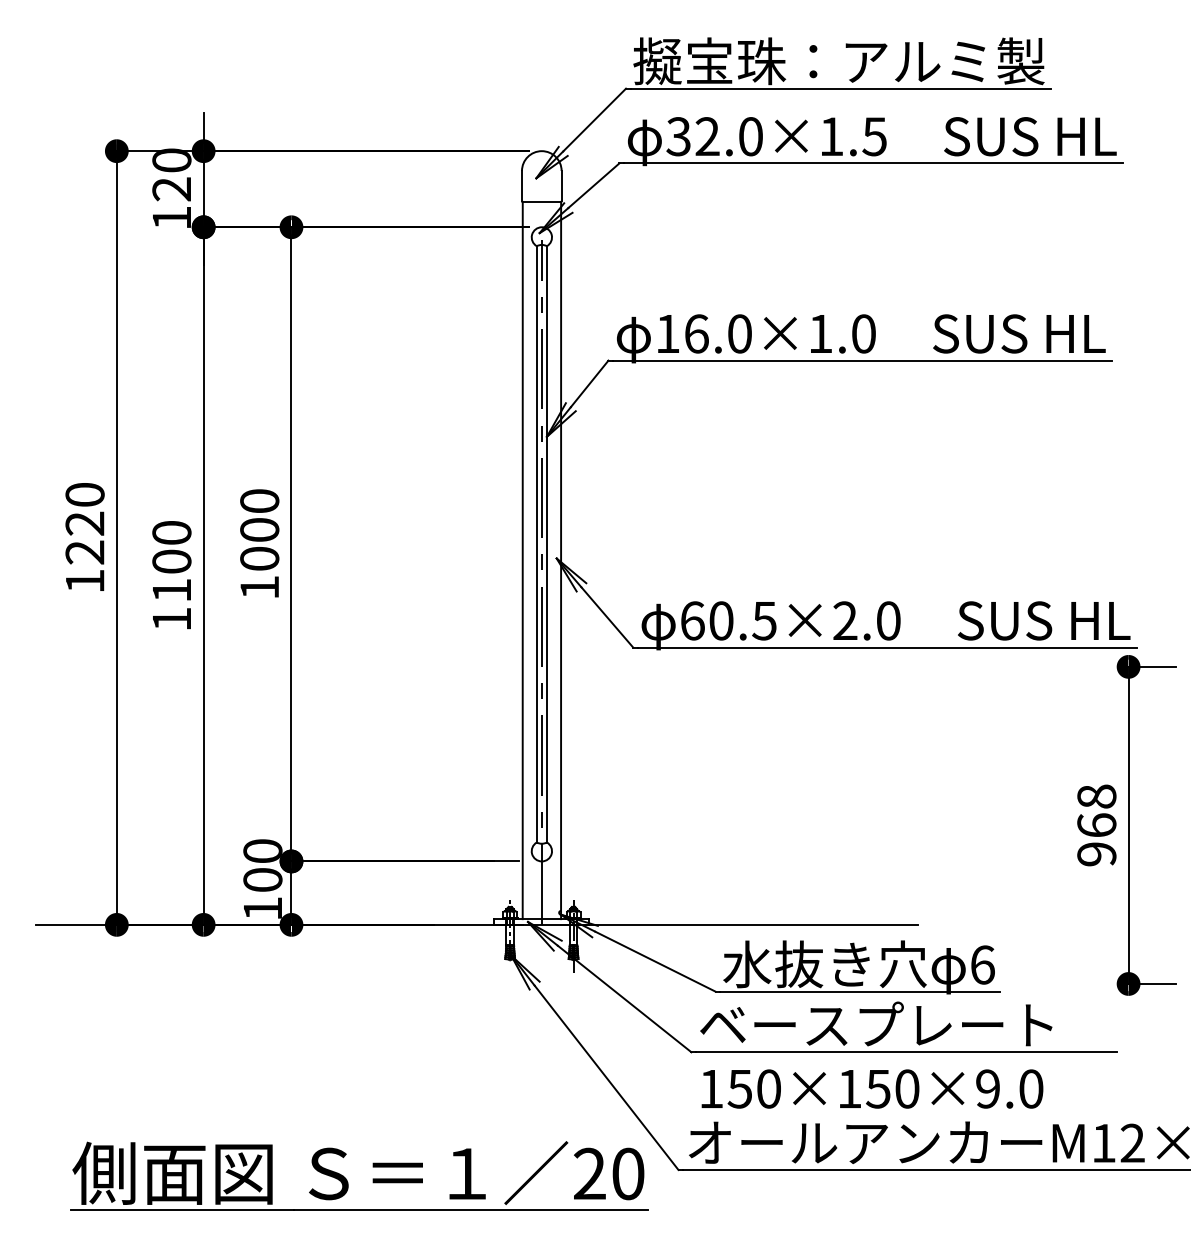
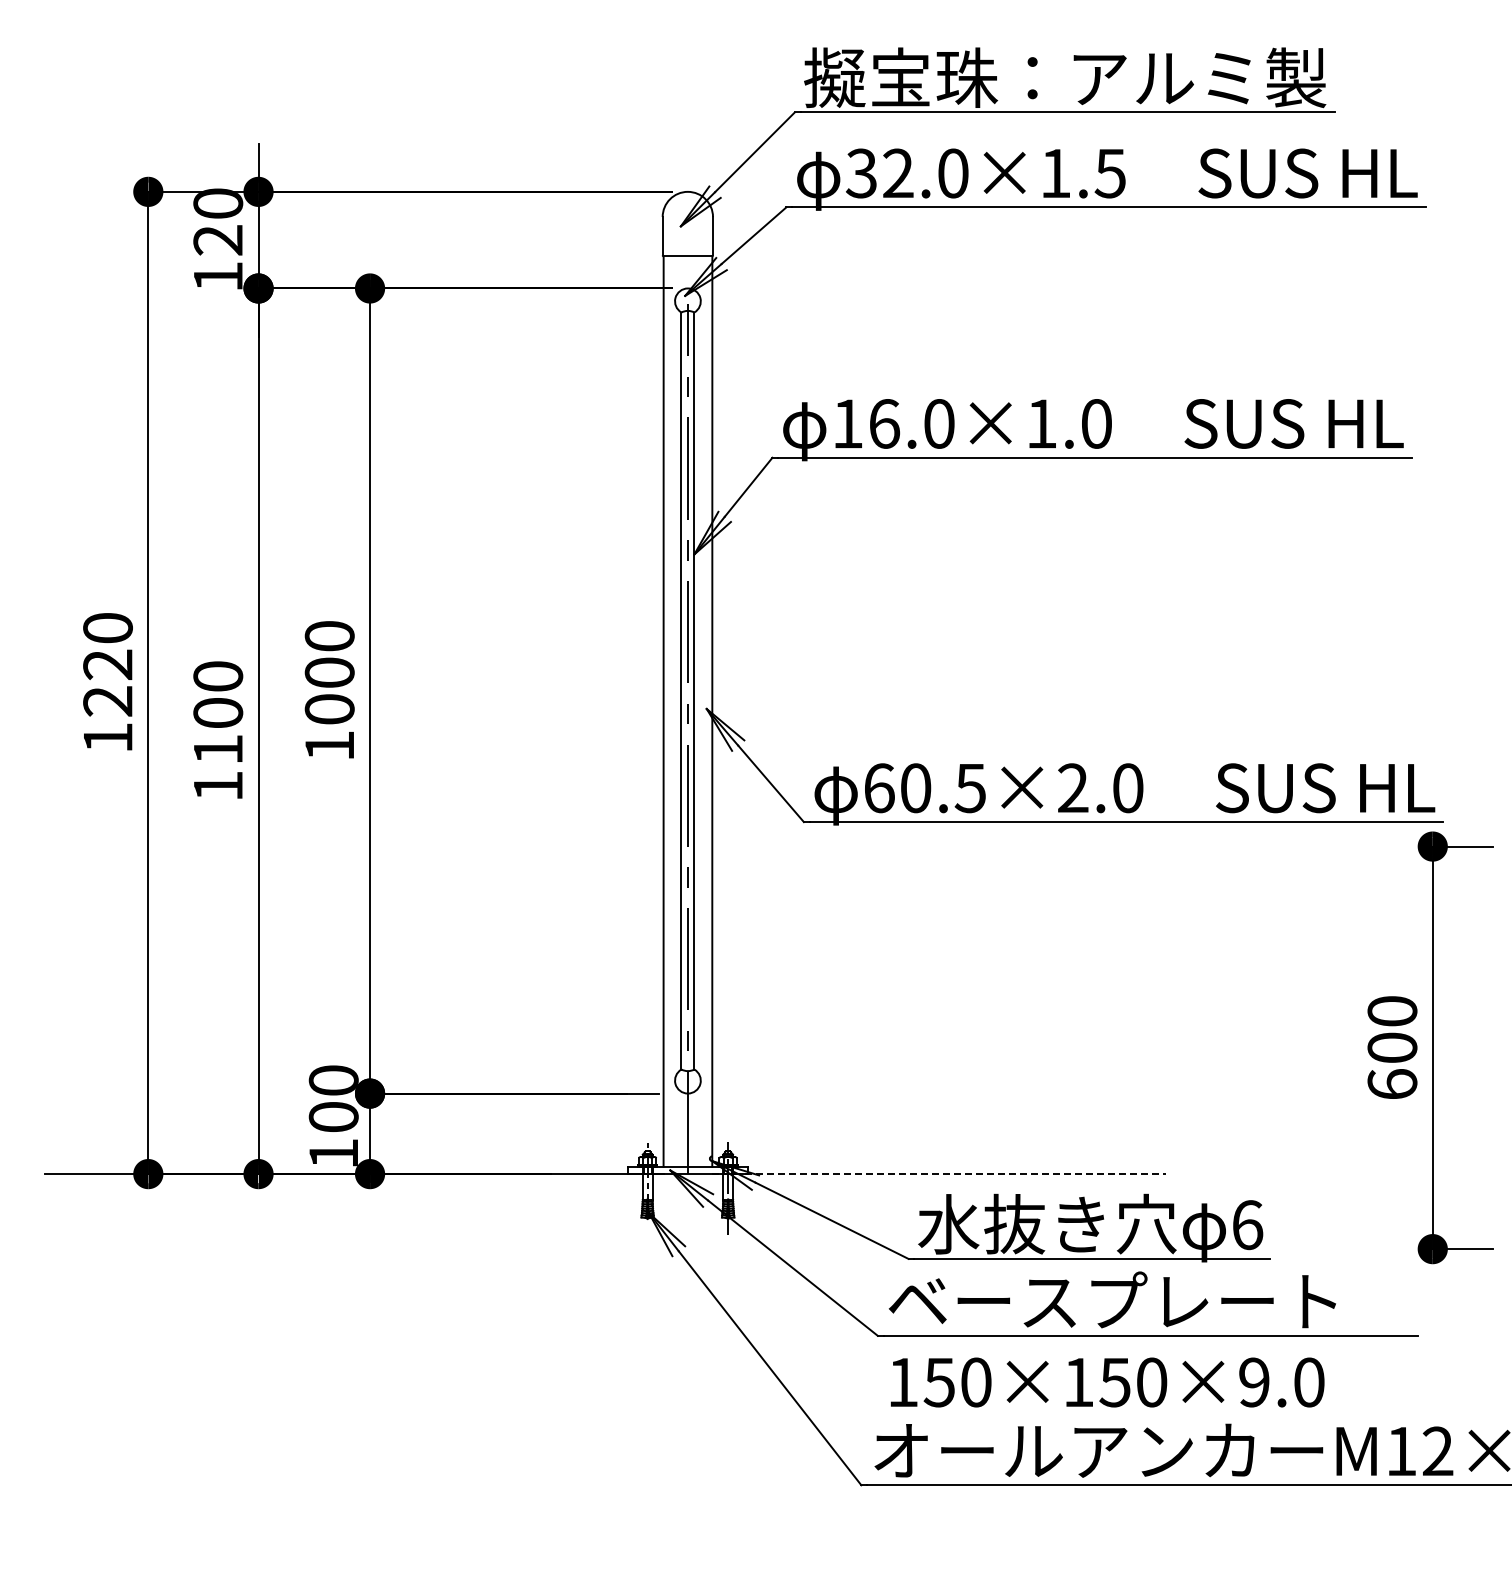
text: (1096, 825) -> (1392, 1047), 968 -> 600
line: (740, 925) -> (939, 1174), solid -> dashed
part: (347, 1180) -> (441, 1498), removed

